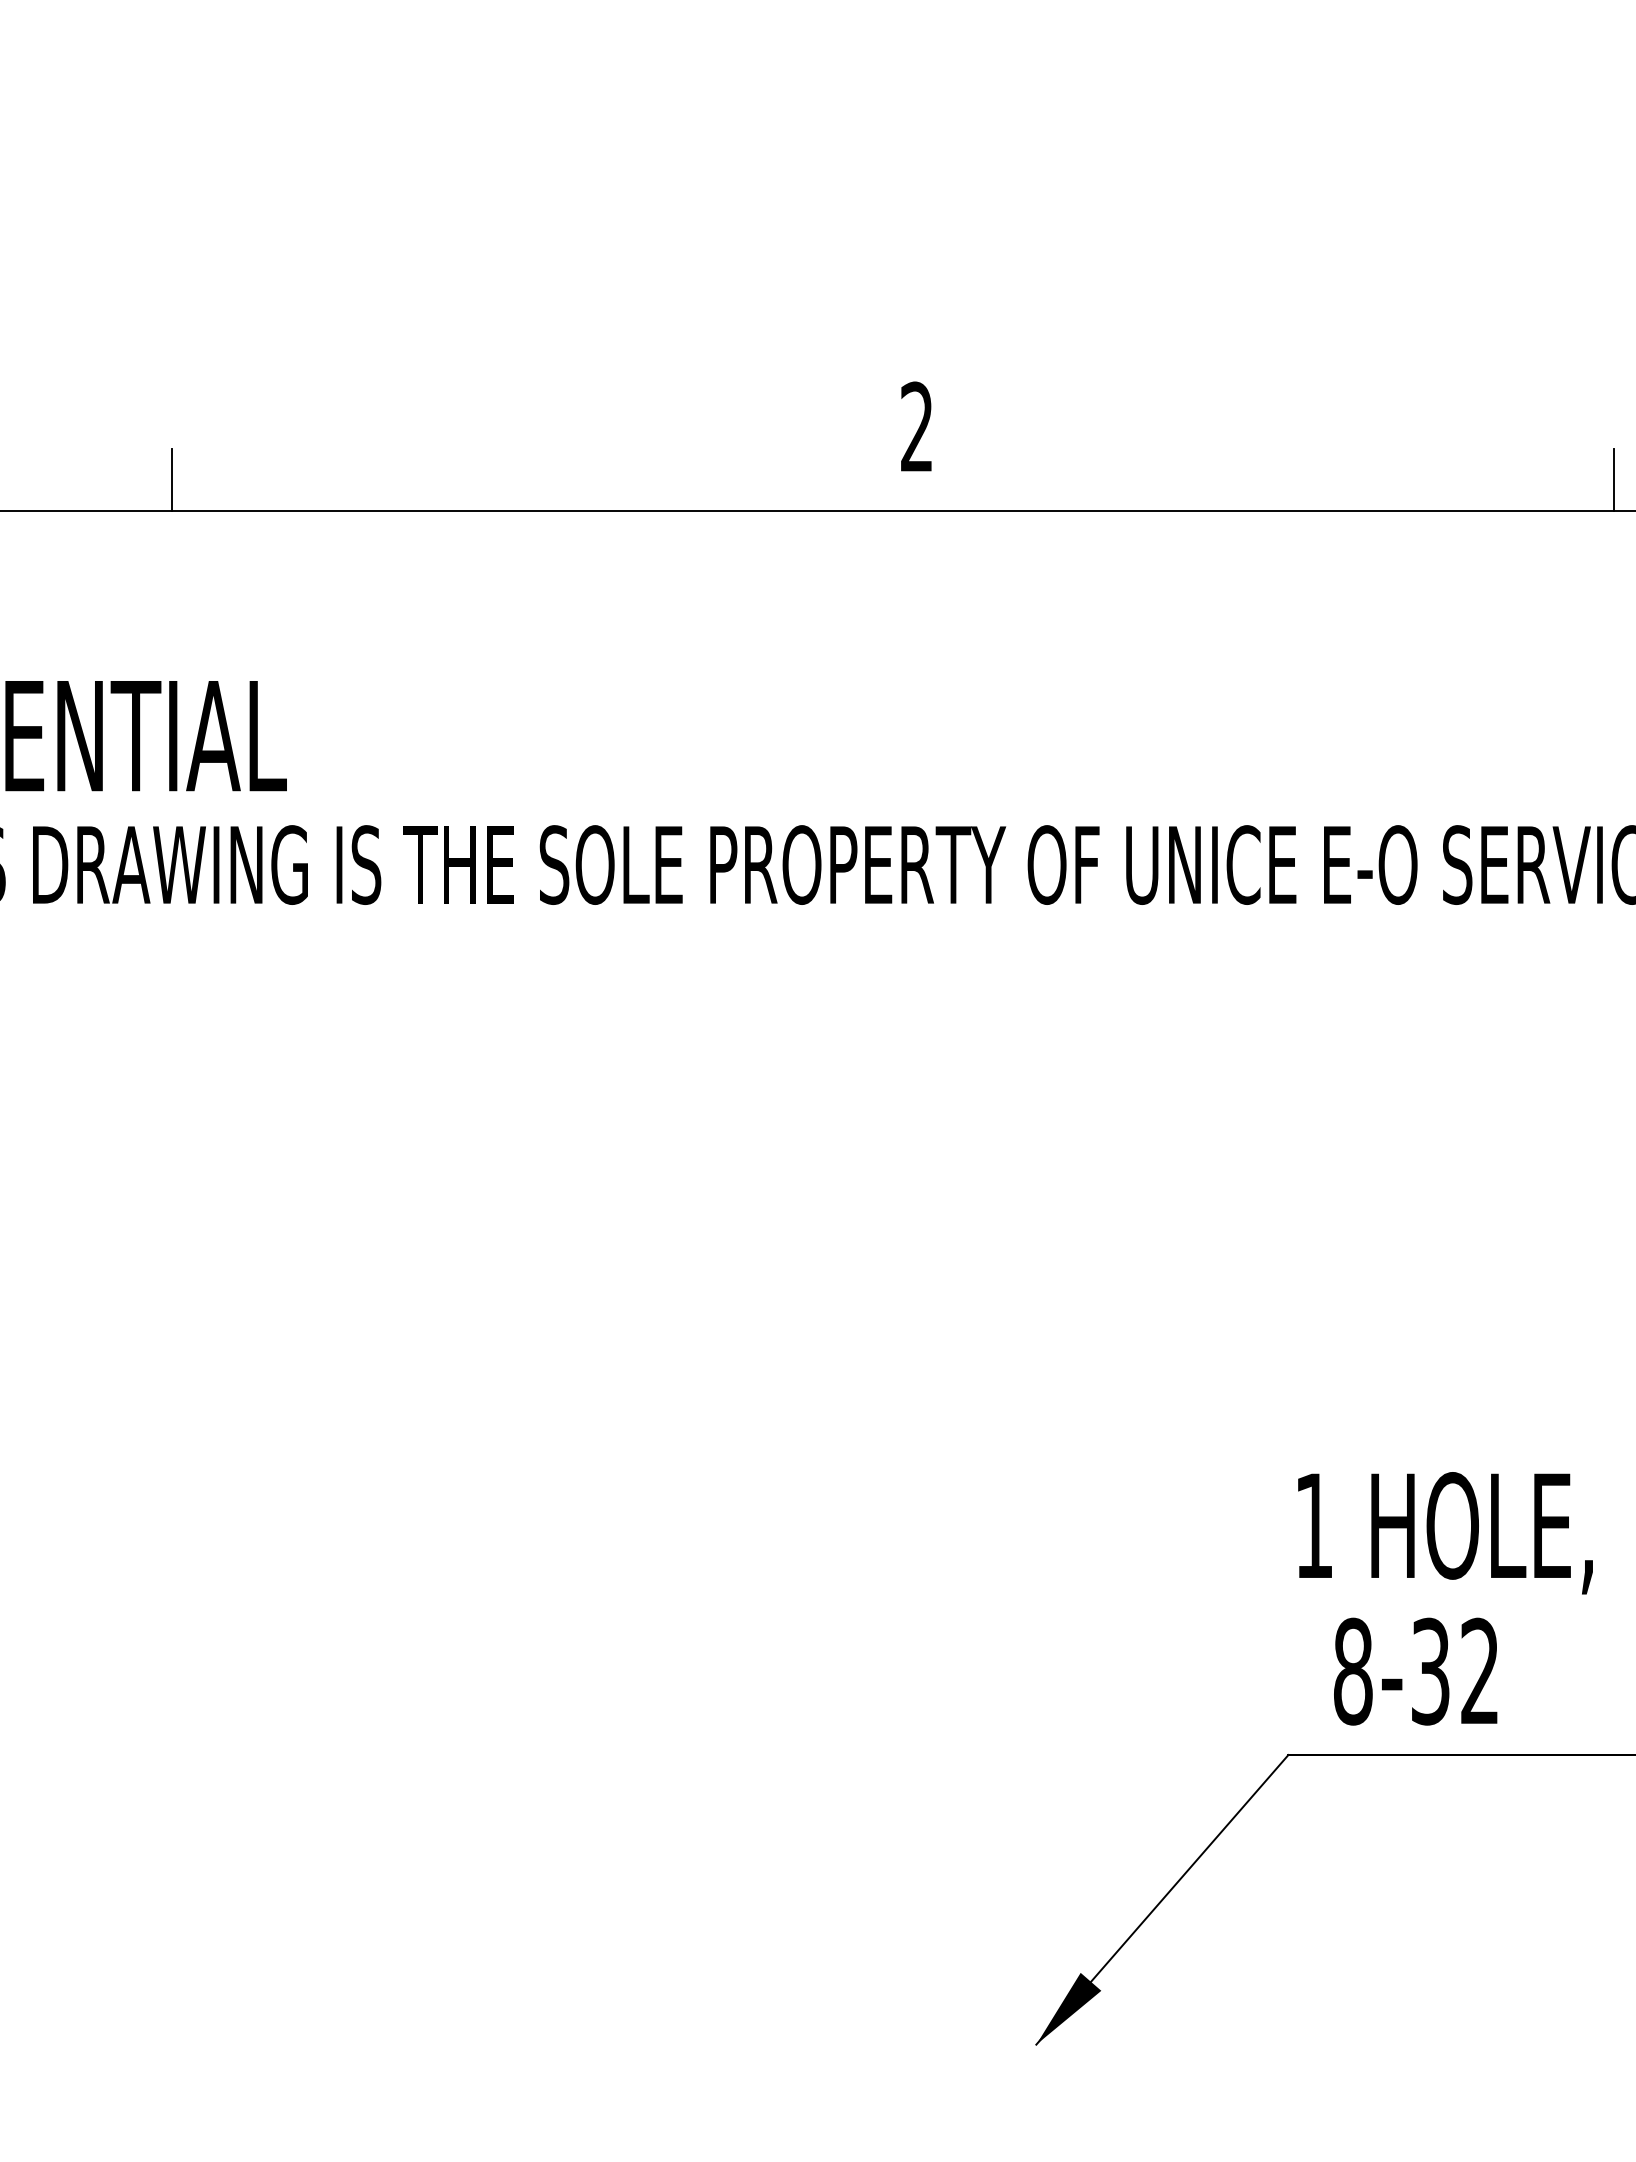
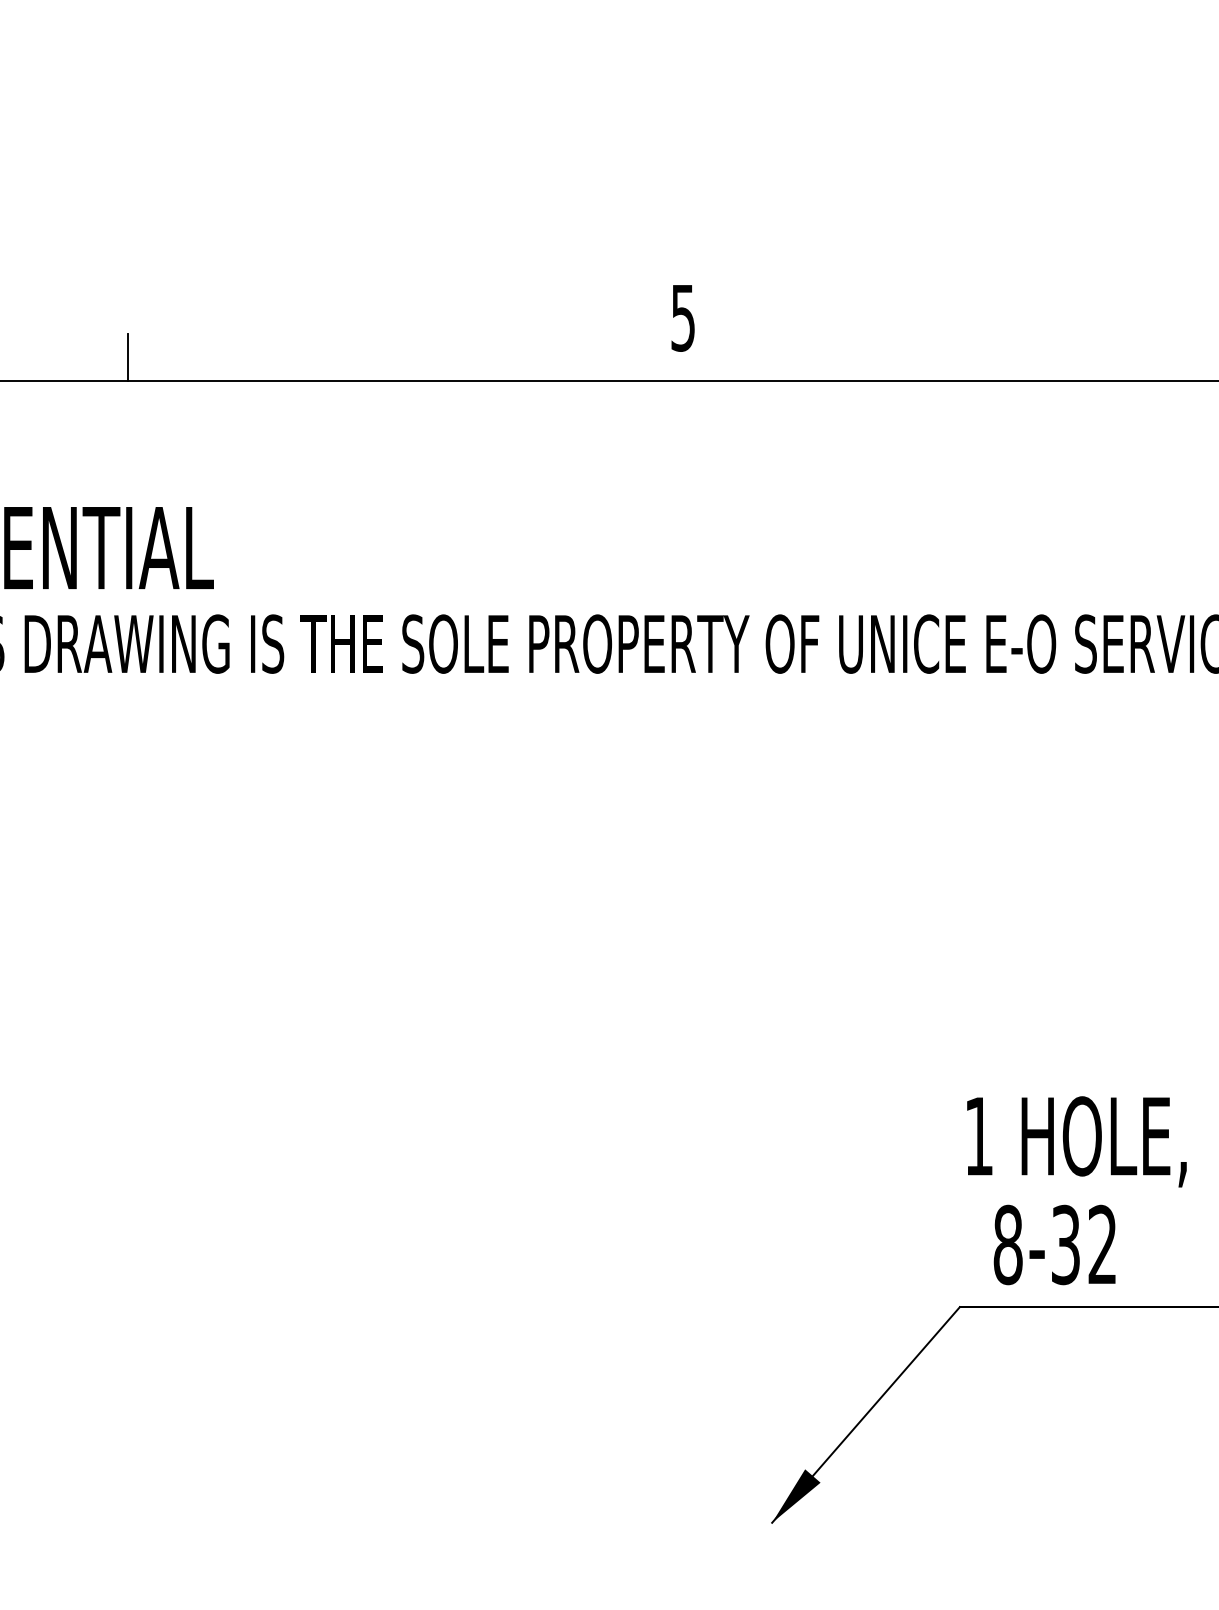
text: (916, 426) -> (682, 317), 2 -> 5
line: (1614, 479) -> (1202, 356), removed

